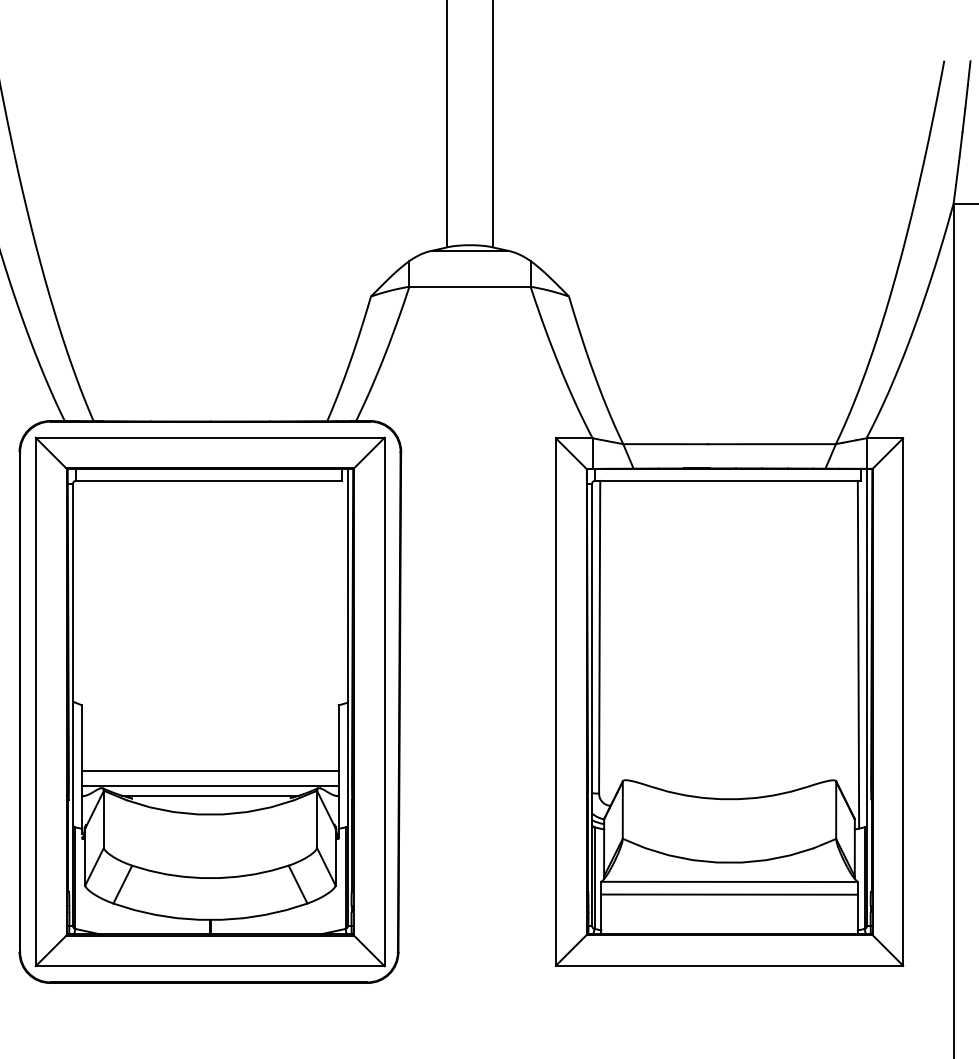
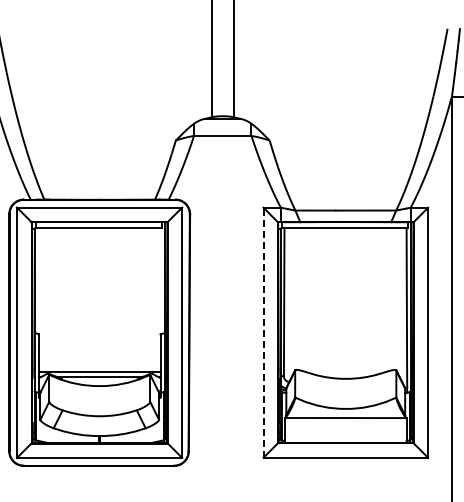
line: (555, 701) -> (263, 332), solid -> dashed
line: (209, 771) -> (99, 365), removed
line: (728, 895) -> (345, 424), removed

